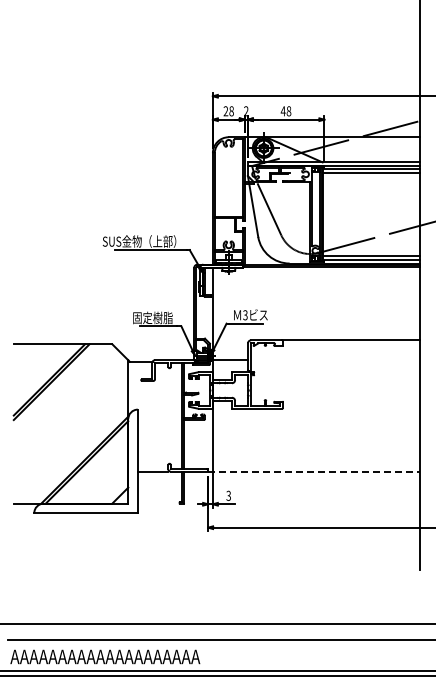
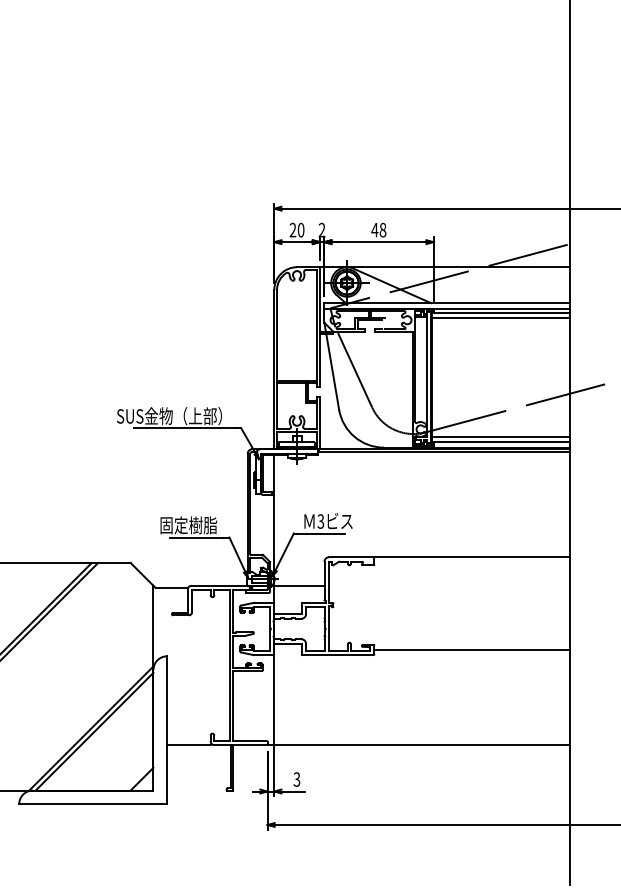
text: (231, 111) -> (300, 230), 28 -> 20
line: (350, 405) -> (470, 650), added
line: (314, 471) -> (419, 744), dashed -> solid

